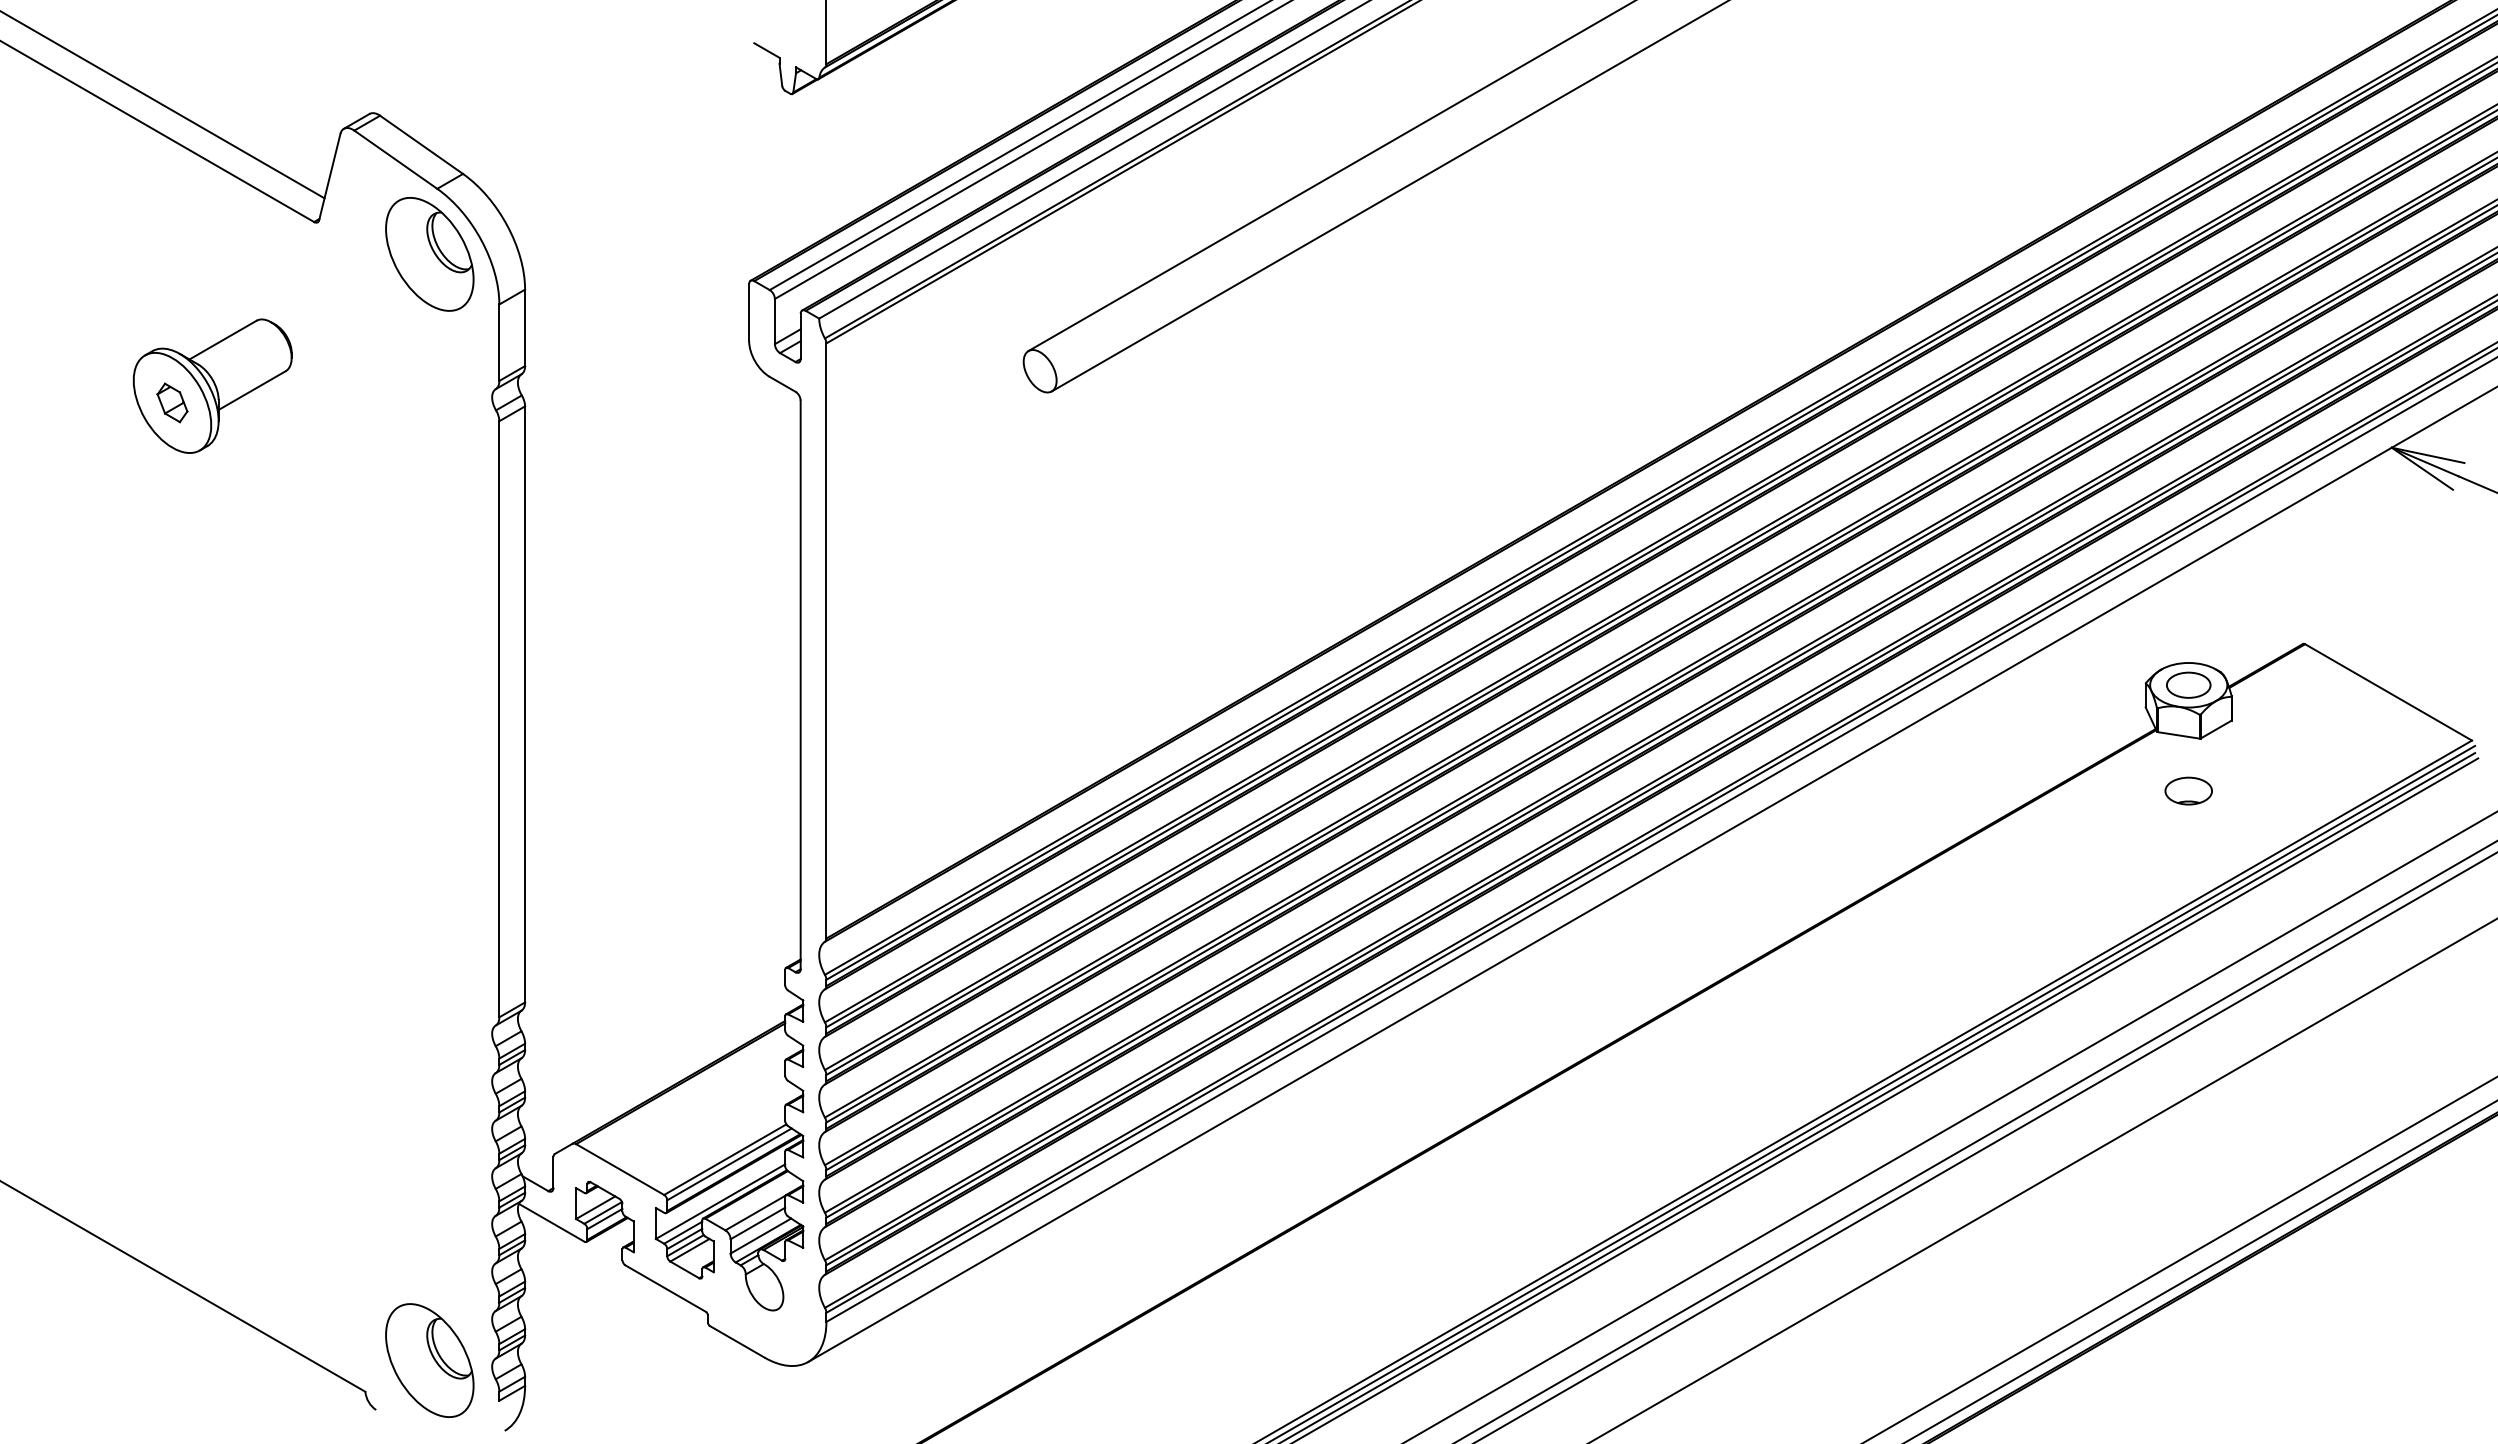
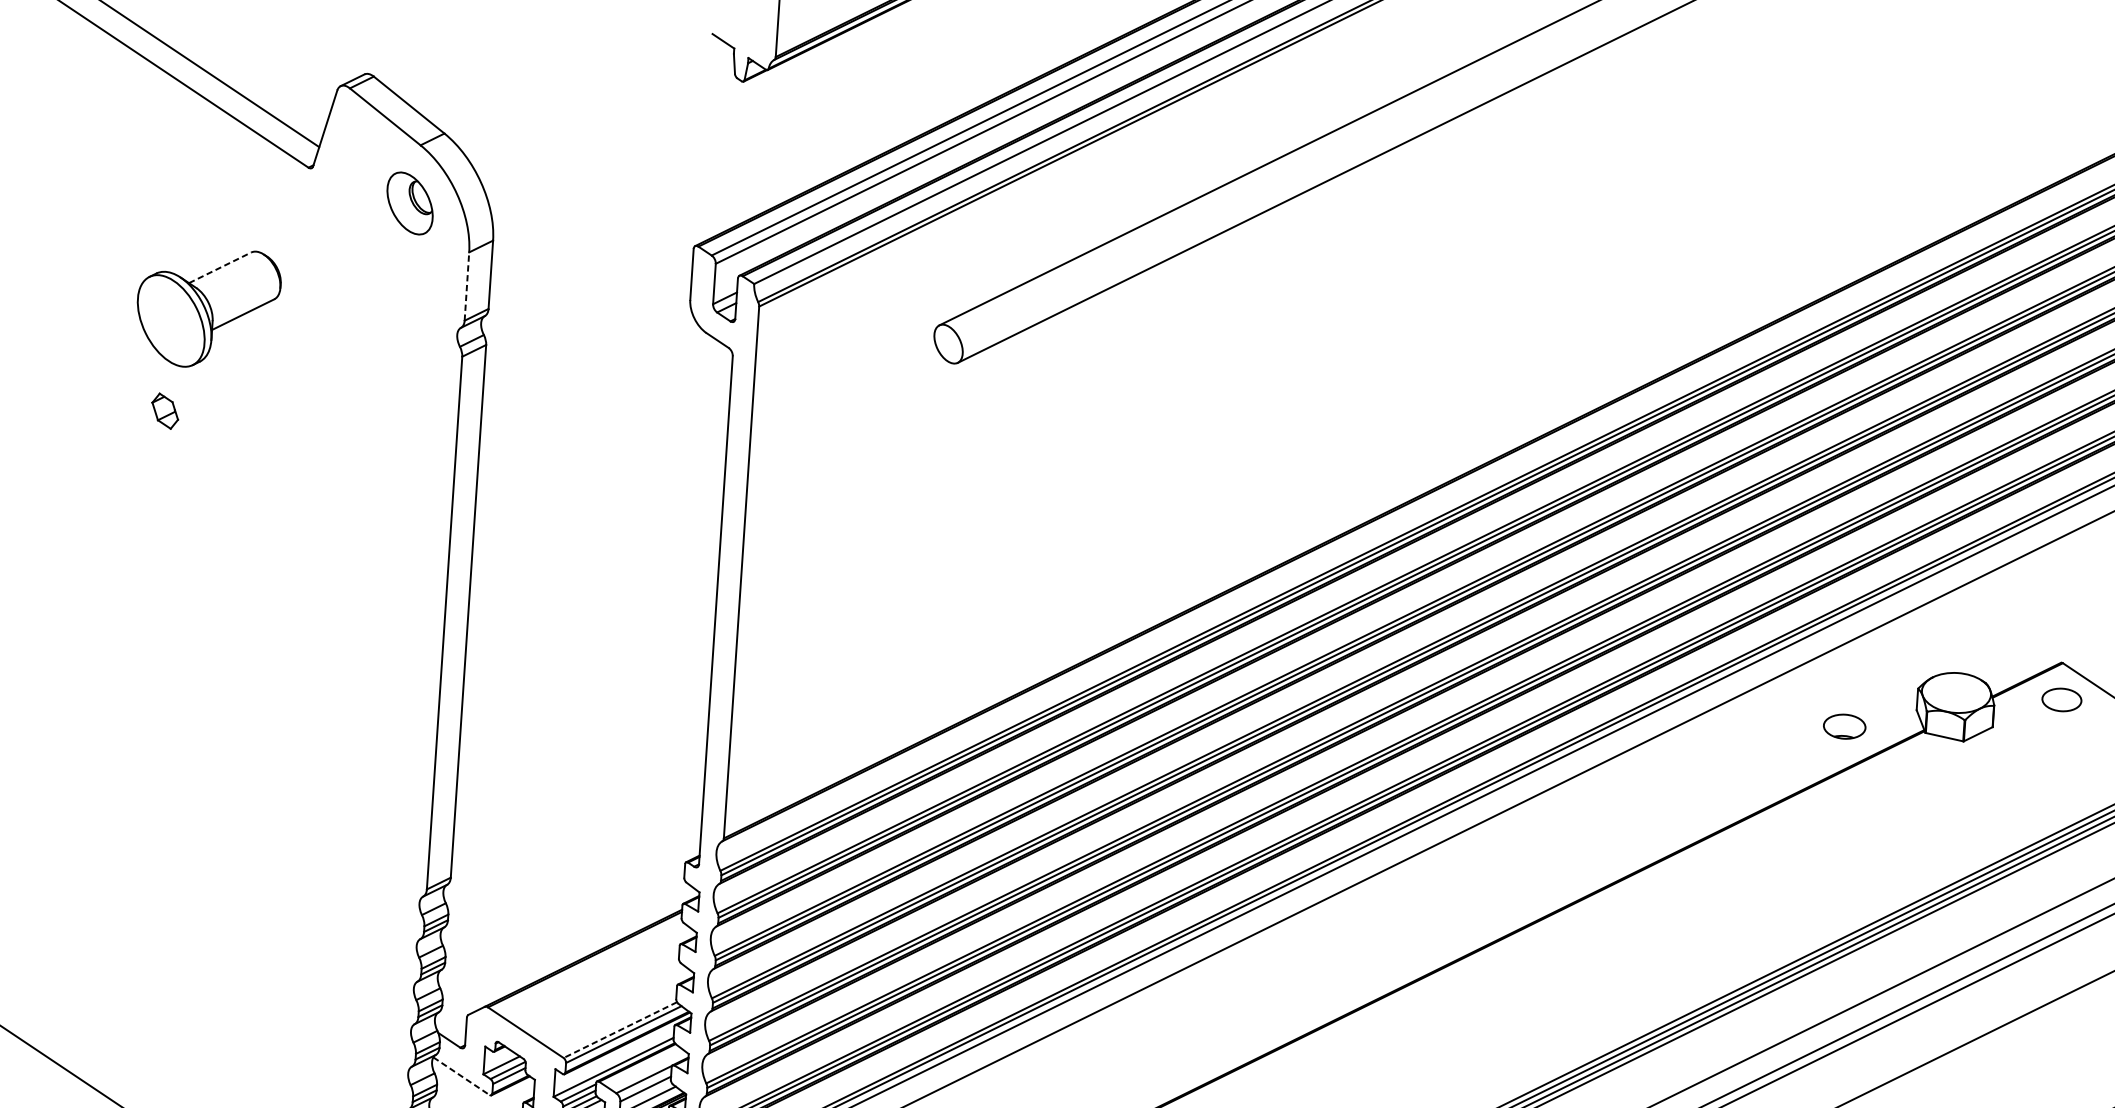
part: (429, 254) -> (409, 203), size x0.6
line: (223, 340) -> (220, 268), solid -> dashed
line: (499, 342) -> (467, 286), solid -> dashed
part: (172, 402) -> (165, 410), moved
part: (2188, 684) -> (2061, 699), moved
part: (2188, 790) -> (1844, 726), moved
line: (725, 1159) -> (620, 1029), solid -> dashed
line: (551, 1222) -> (461, 1075), solid -> dashed

